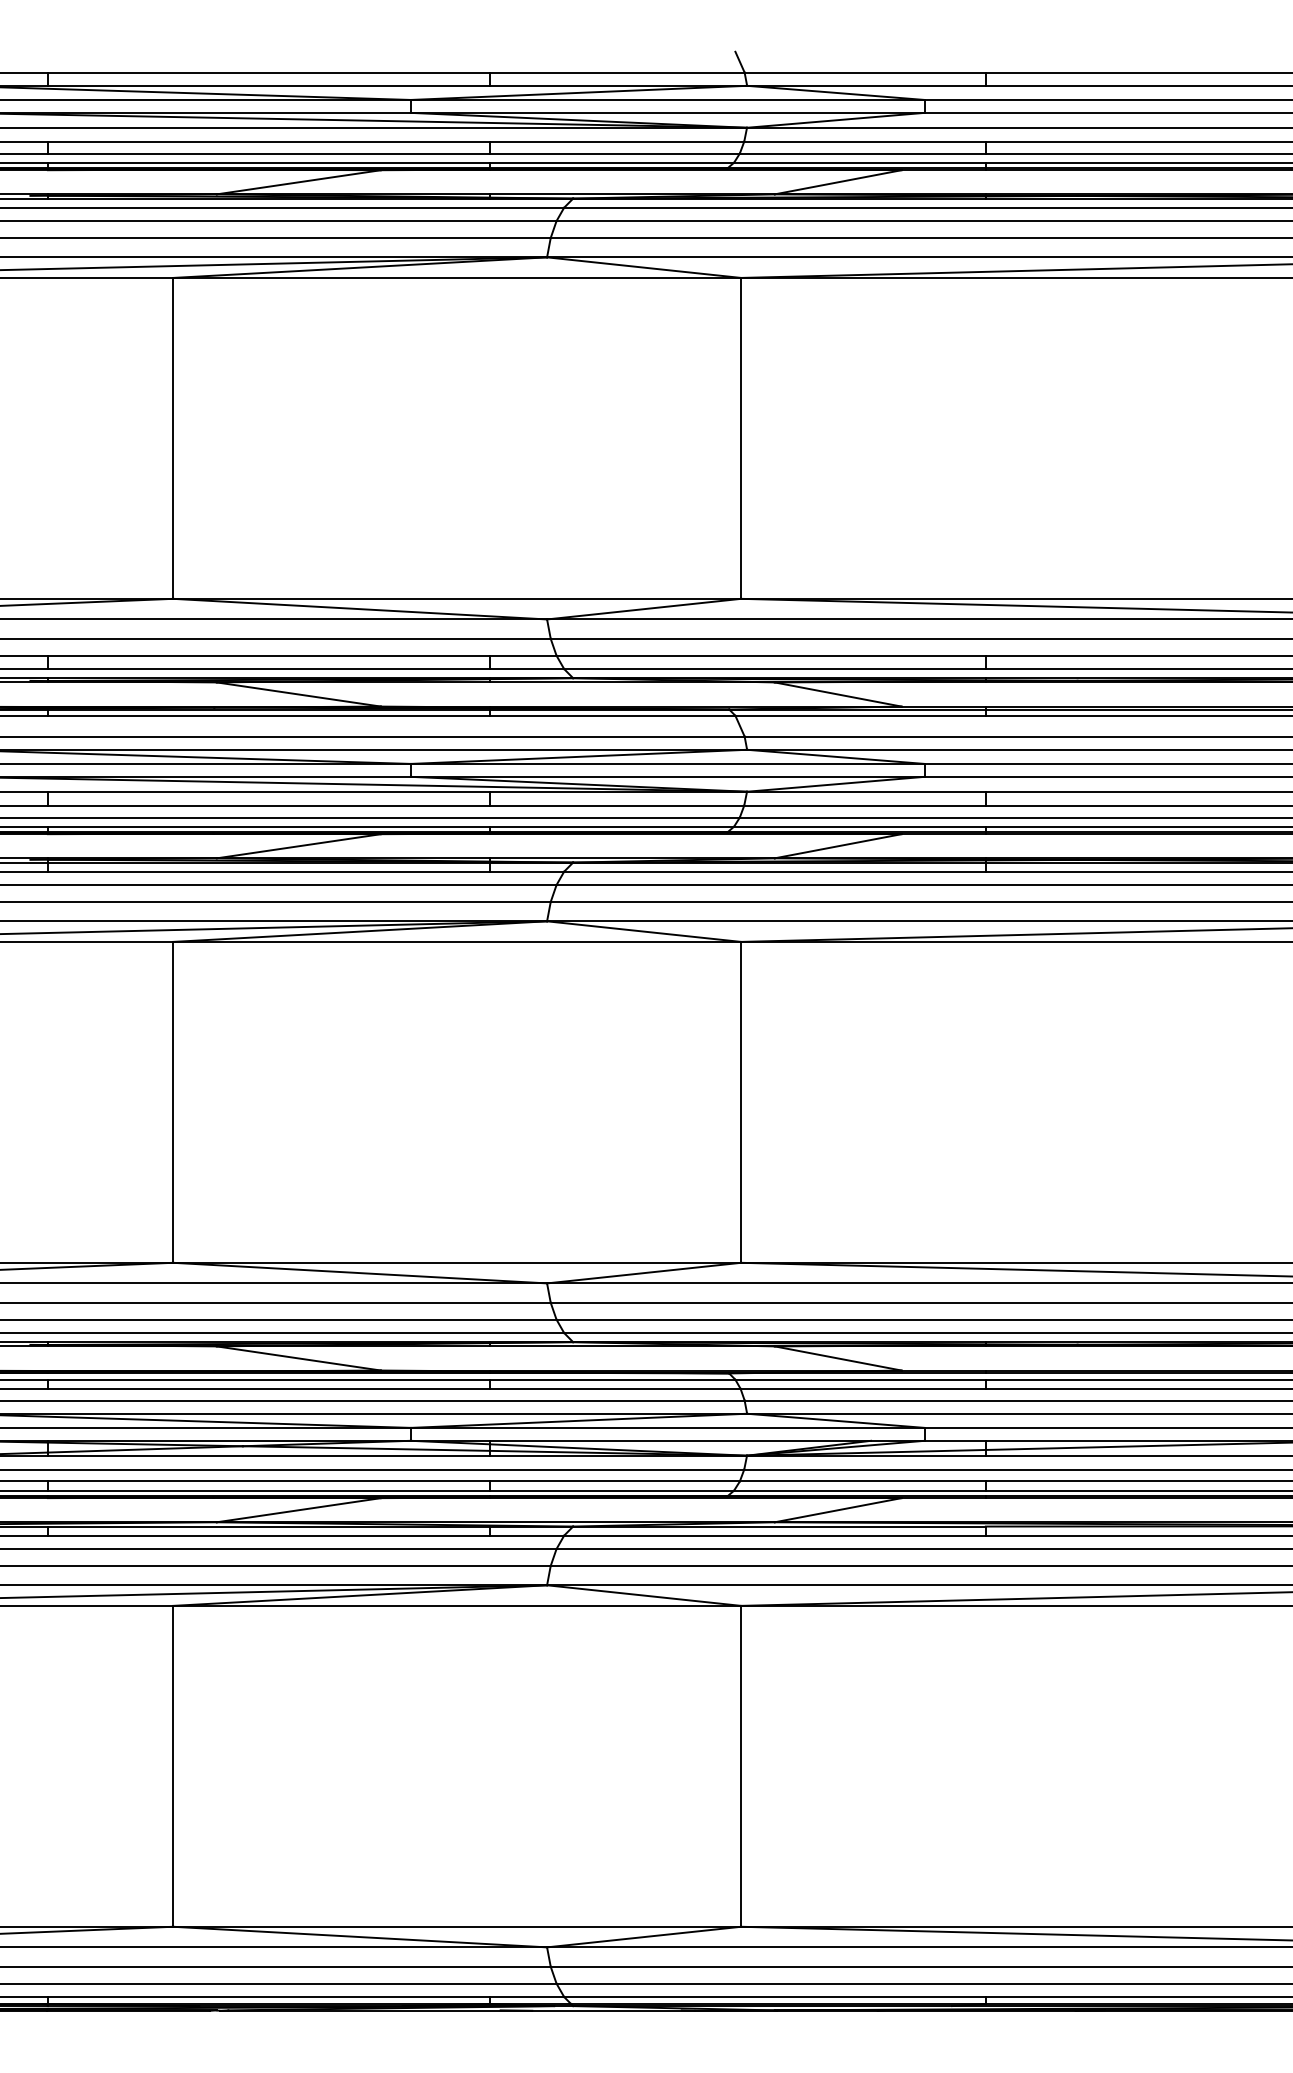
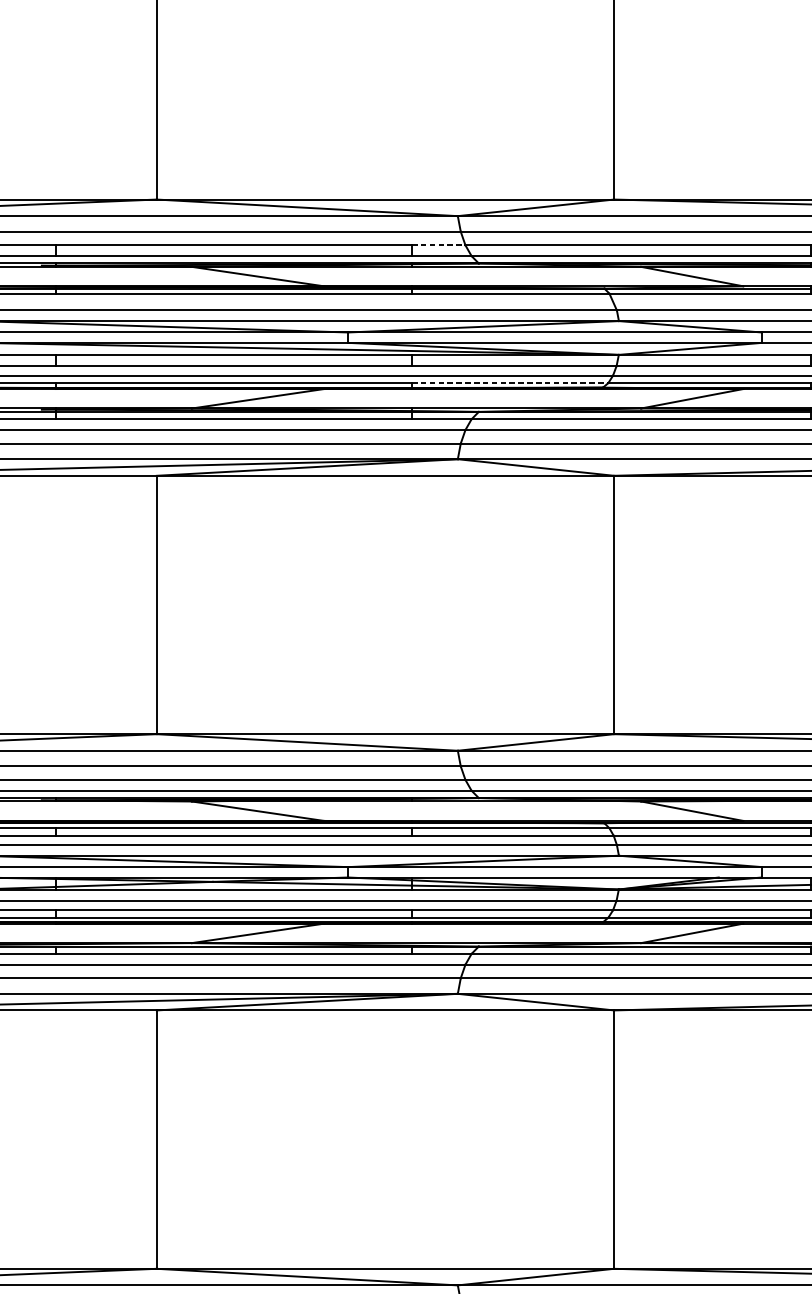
line: (523, 655) -> (438, 245), solid -> dashed
line: (612, 826) -> (510, 382), solid -> dashed

